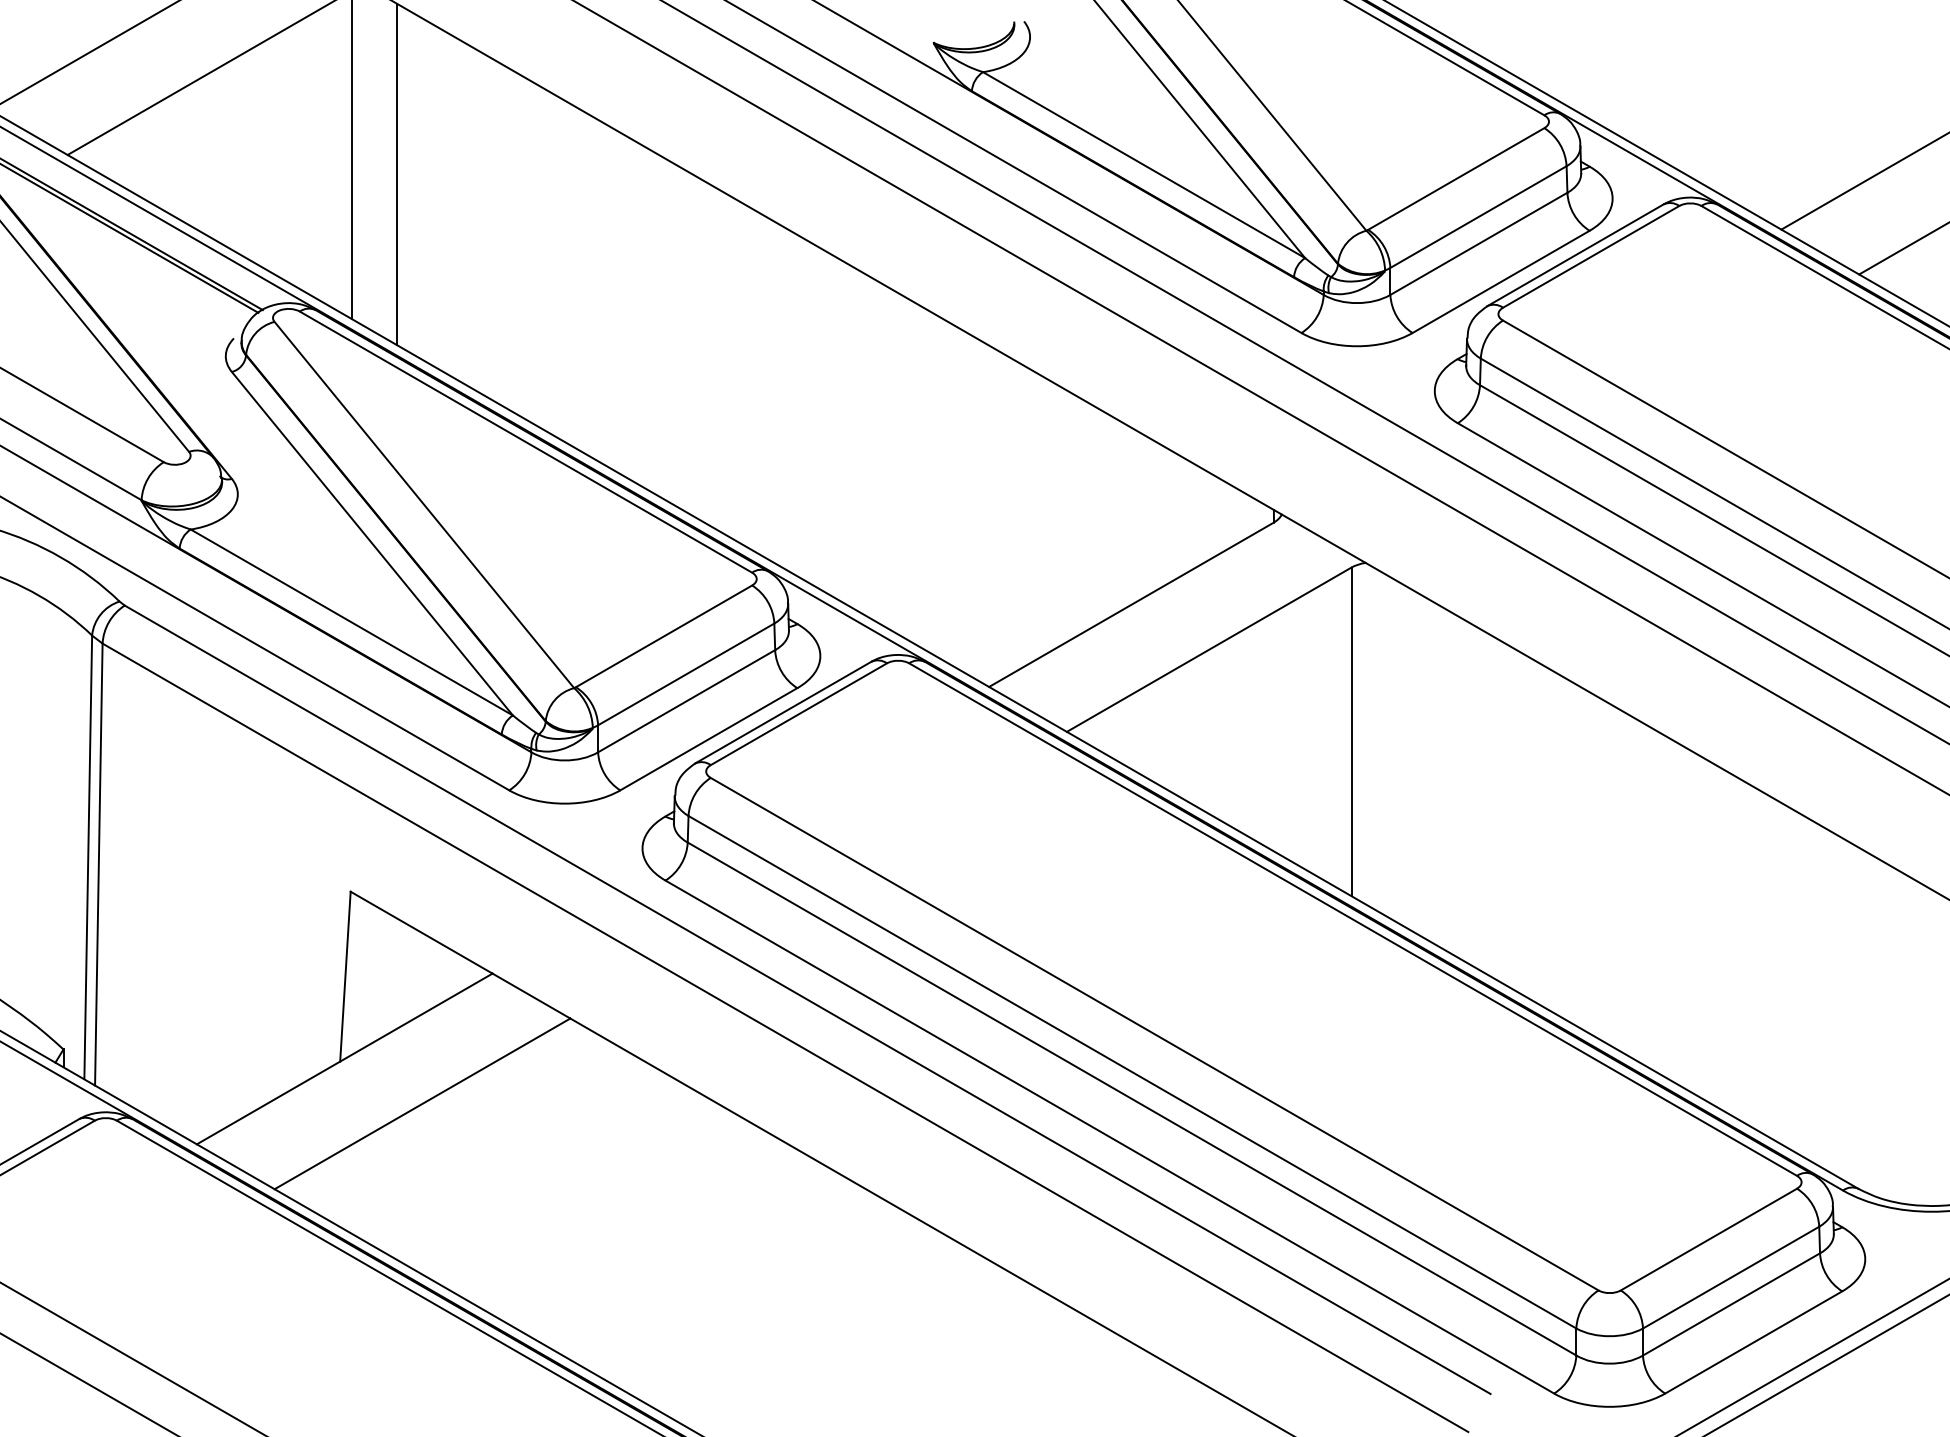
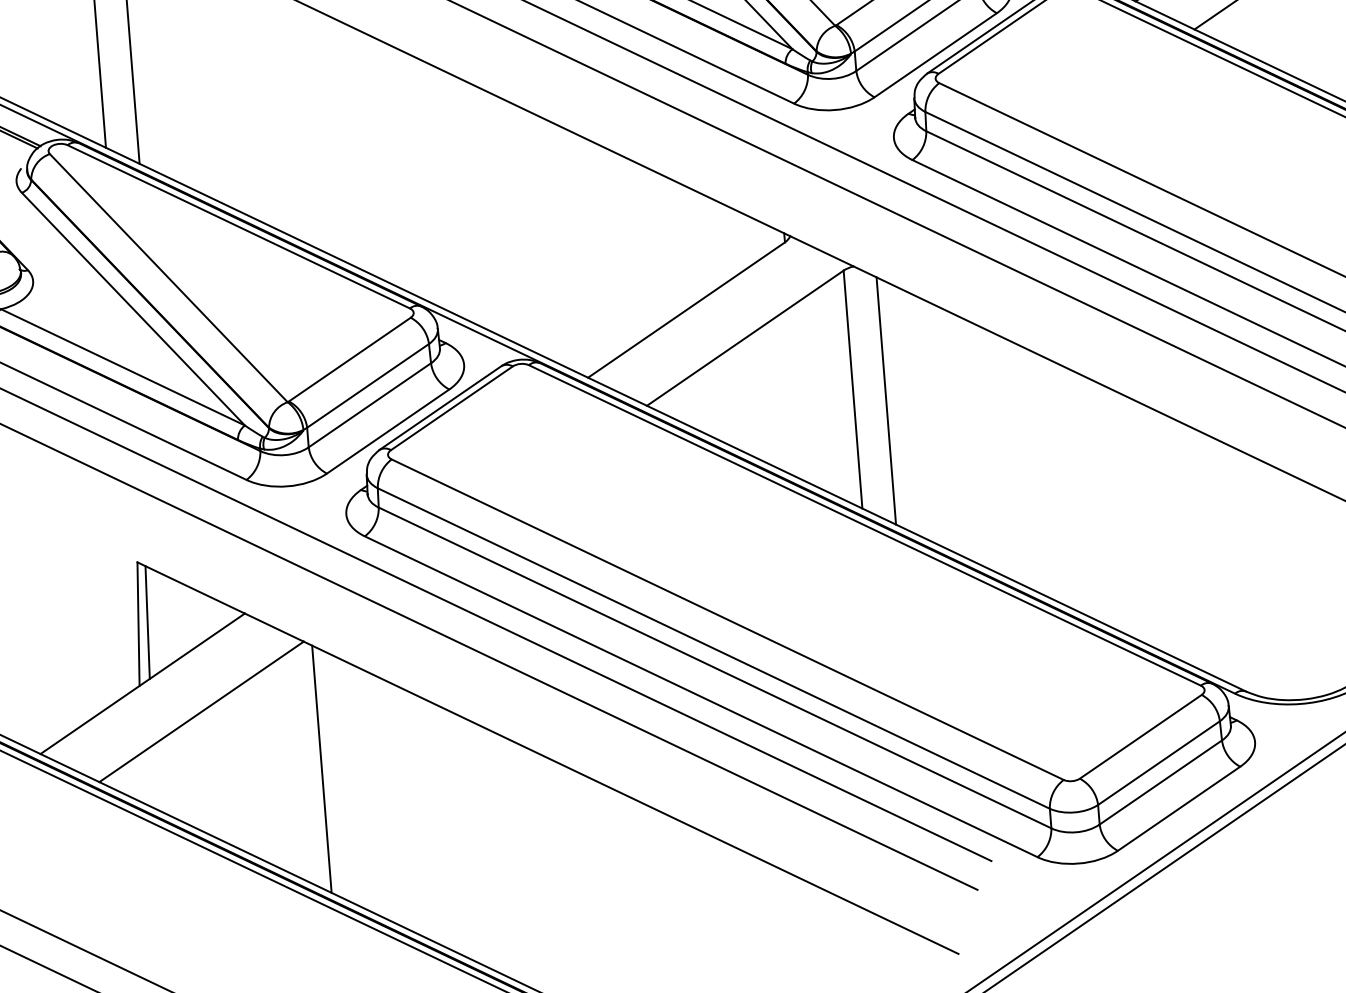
line: (1395, 750) -> (885, 400), added
line: (357, 975) -> (147, 622), added
line: (581, 1195) -> (321, 769), added

